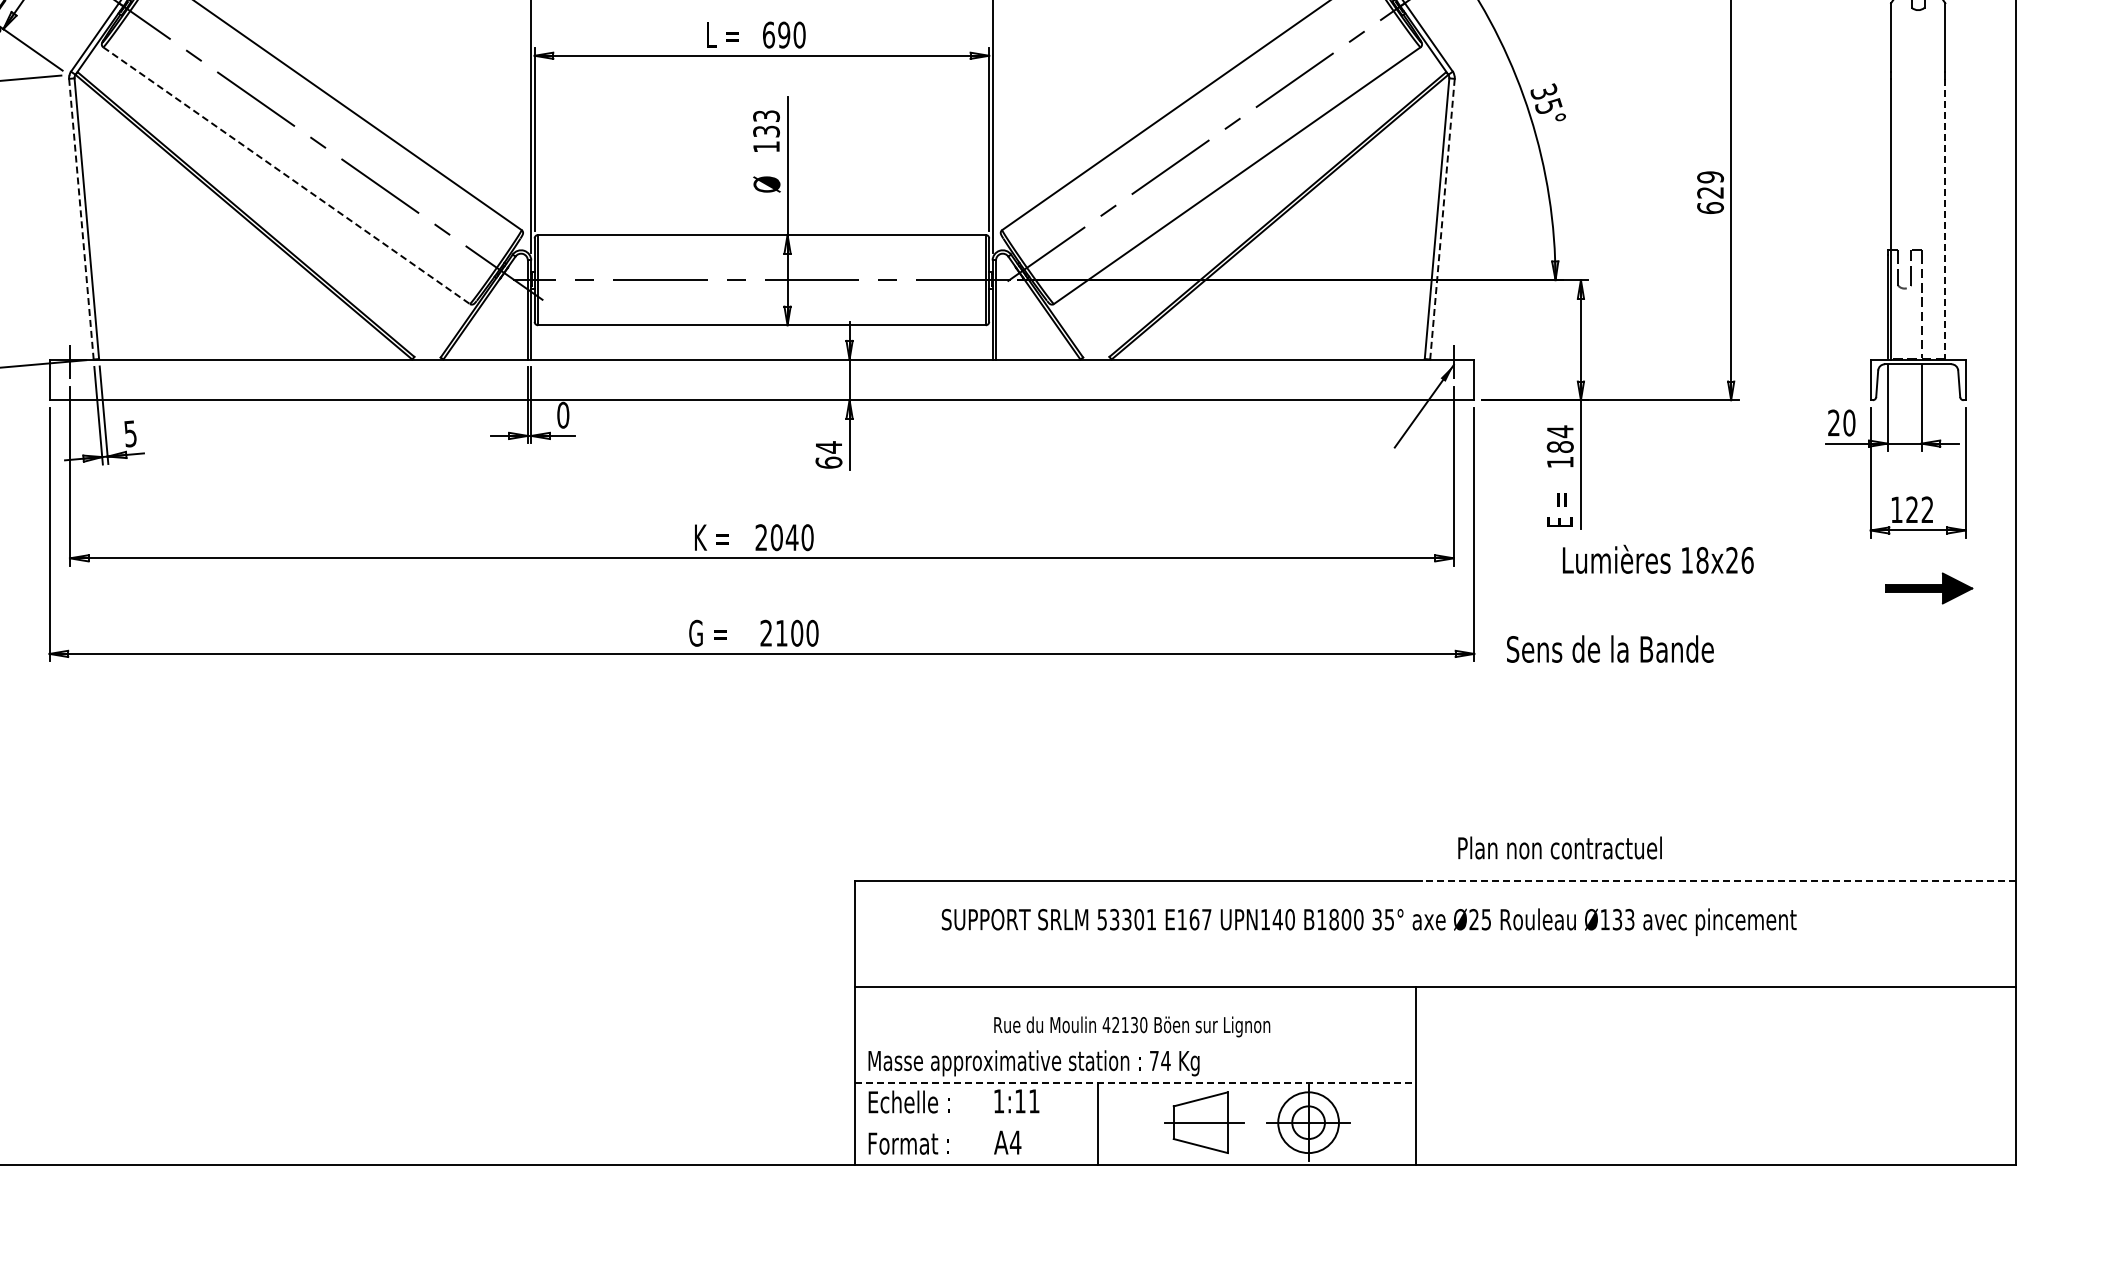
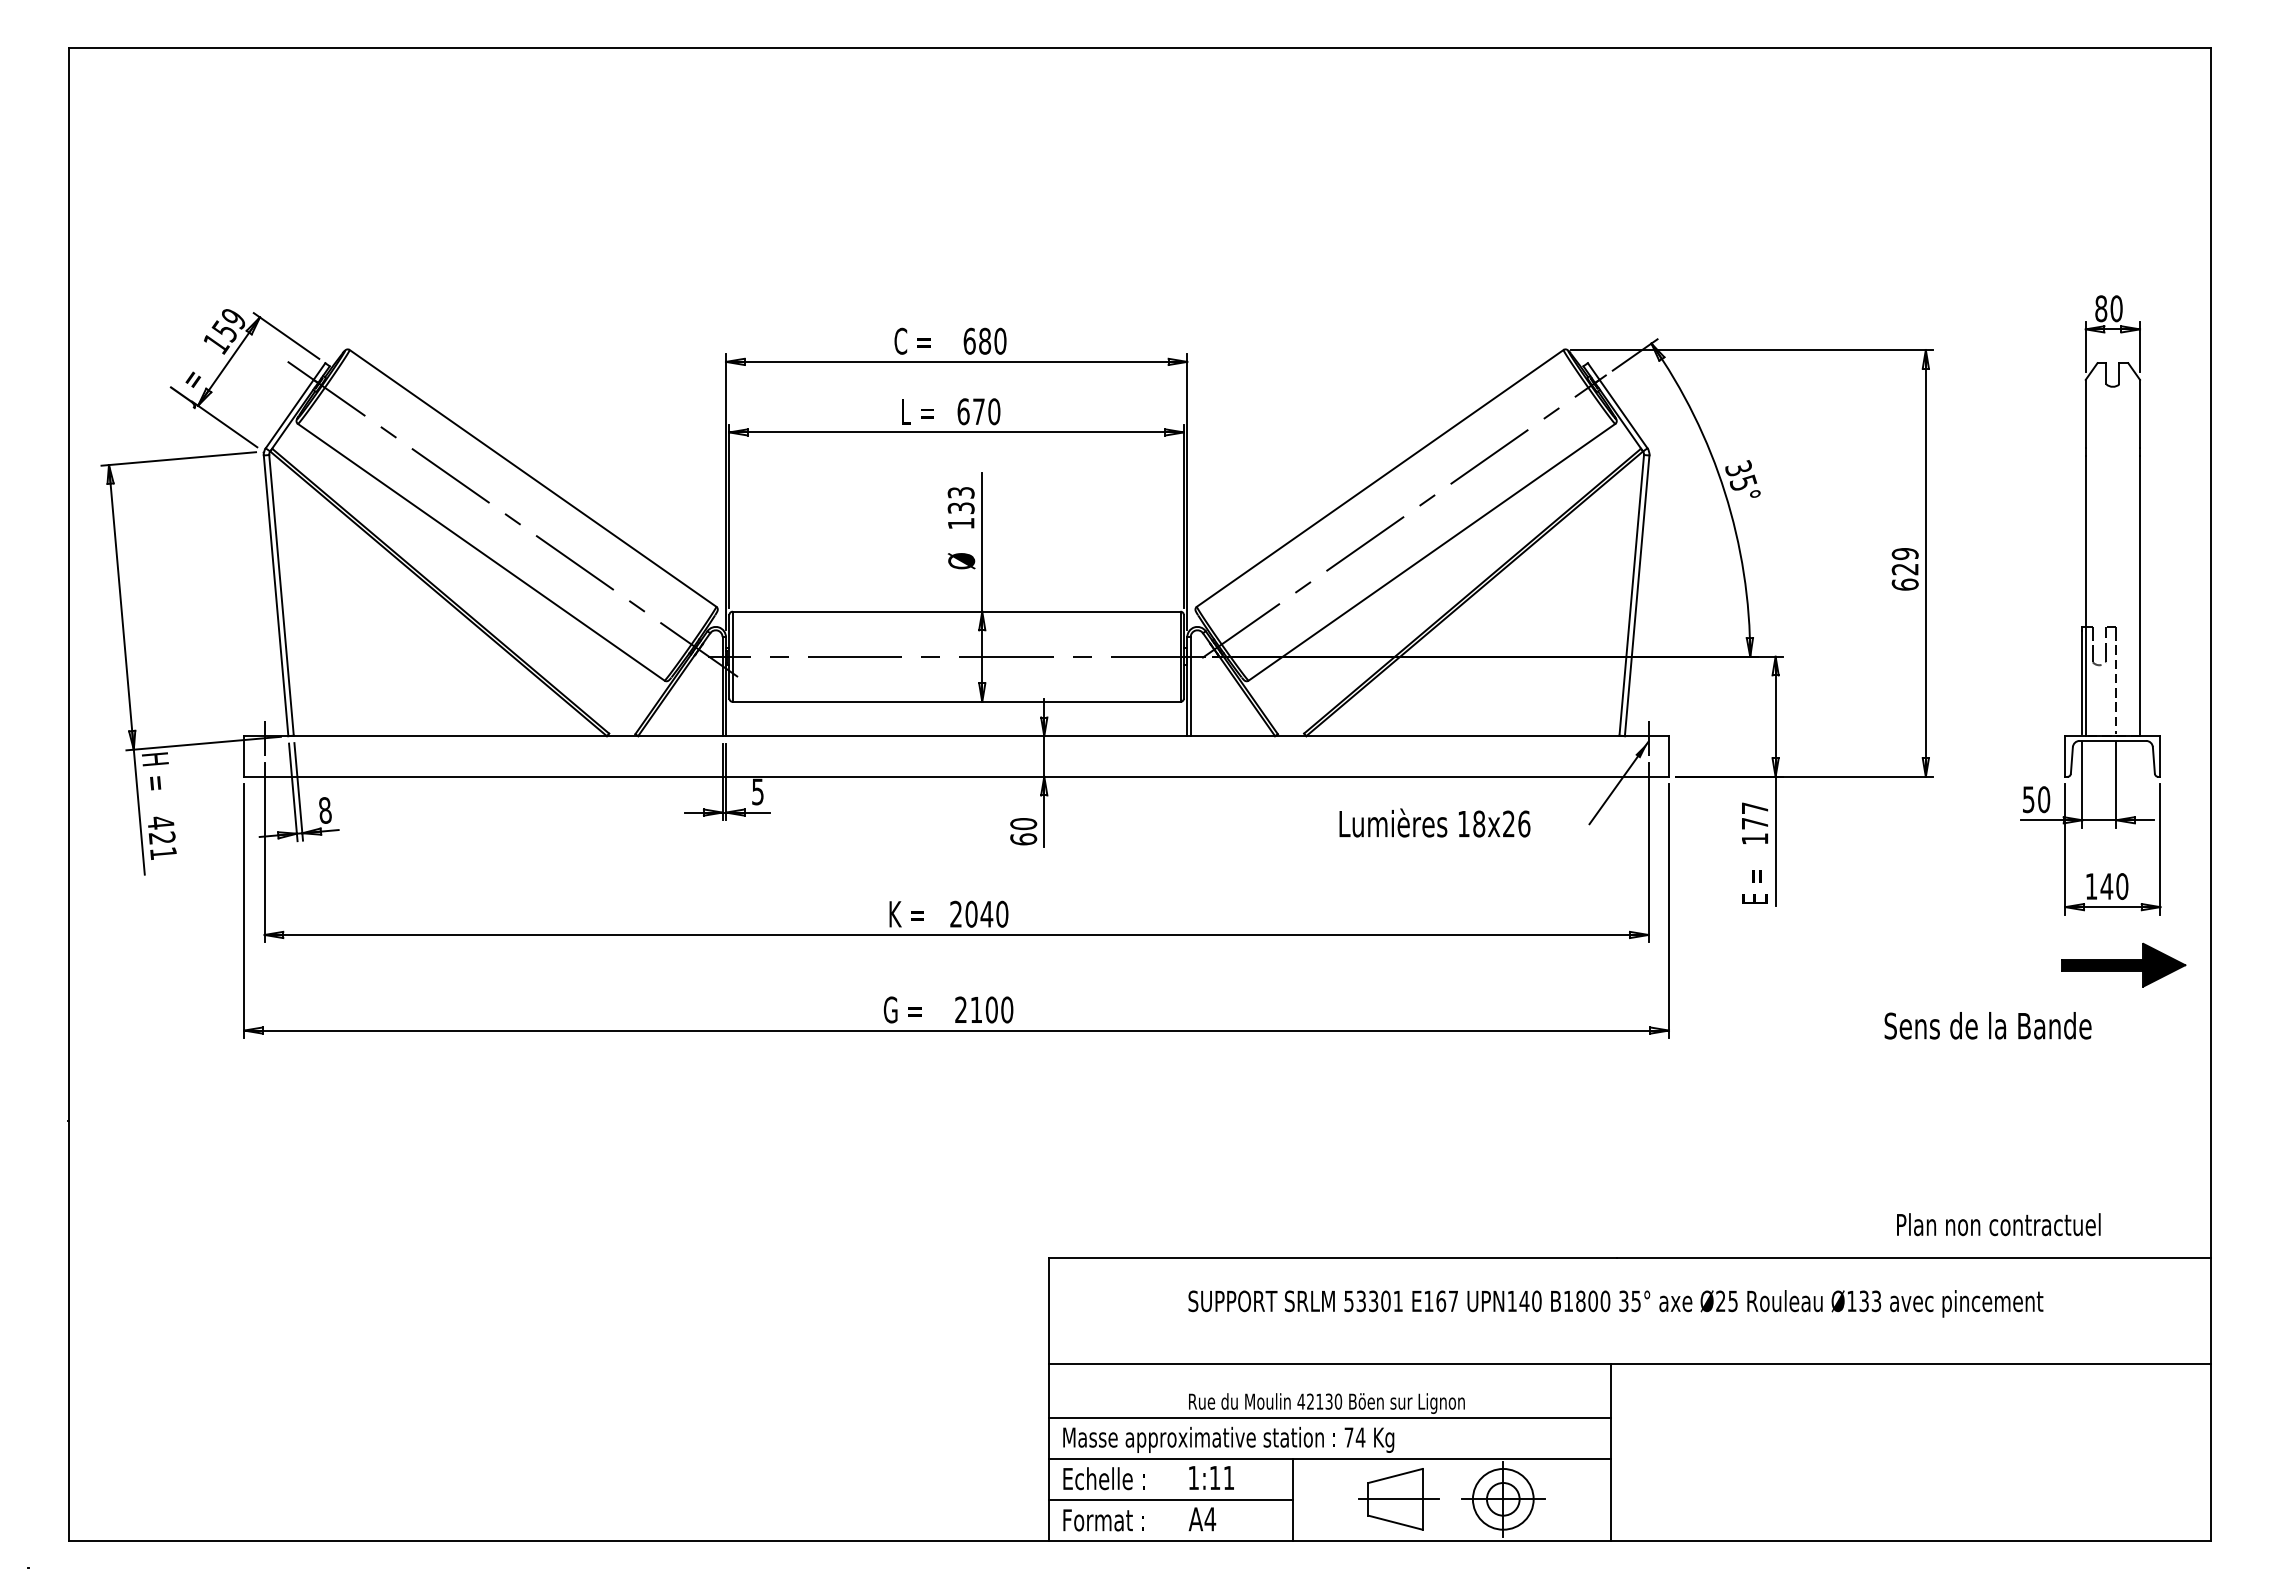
text: (783, 34) -> (978, 411), 690 -> 670
line: (286, 175) -> (481, 552), dashed -> solid
line: (81, 218) -> (276, 595), dashed -> solid
line: (1442, 218) -> (1637, 595), dashed -> solid
line: (1945, 219) -> (2140, 596), dashed -> solid
text: (562, 414) -> (757, 791), 0 -> 5
text: (1833, 422) -> (2028, 799), 20 -> 50
text: (130, 433) -> (325, 810), 5 -> 8
text: (1559, 438) -> (1754, 815), 184 -> 177
text: (828, 446) -> (1023, 823), 64 -> 60
text: (1919, 509) -> (2114, 886), 122 -> 140
text: (1657, 558) -> (1434, 822), moved
part: (1928, 587) -> (2123, 964), size x1.43
text: (1609, 648) -> (1987, 1025), moved
text: (1559, 847) -> (1998, 1224), moved
line: (1718, 880) -> (1913, 1257), dashed -> solid
text: (1368, 921) -> (1615, 1303), moved
line: (1135, 1041) -> (1330, 1418), added
line: (1135, 1082) -> (1330, 1459), dashed -> solid
line: (975, 1123) -> (1170, 1500), added

